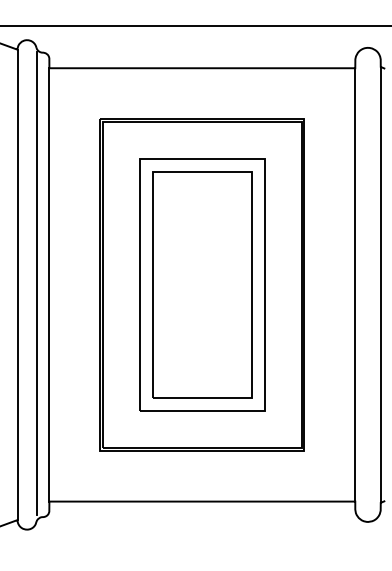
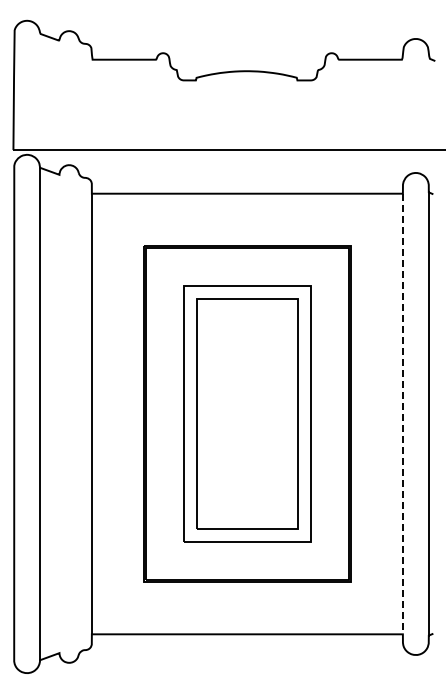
line: (37, 283) -> (79, 412), removed
line: (17, 284) -> (59, 413), removed
line: (354, 285) -> (402, 414), solid -> dashed

